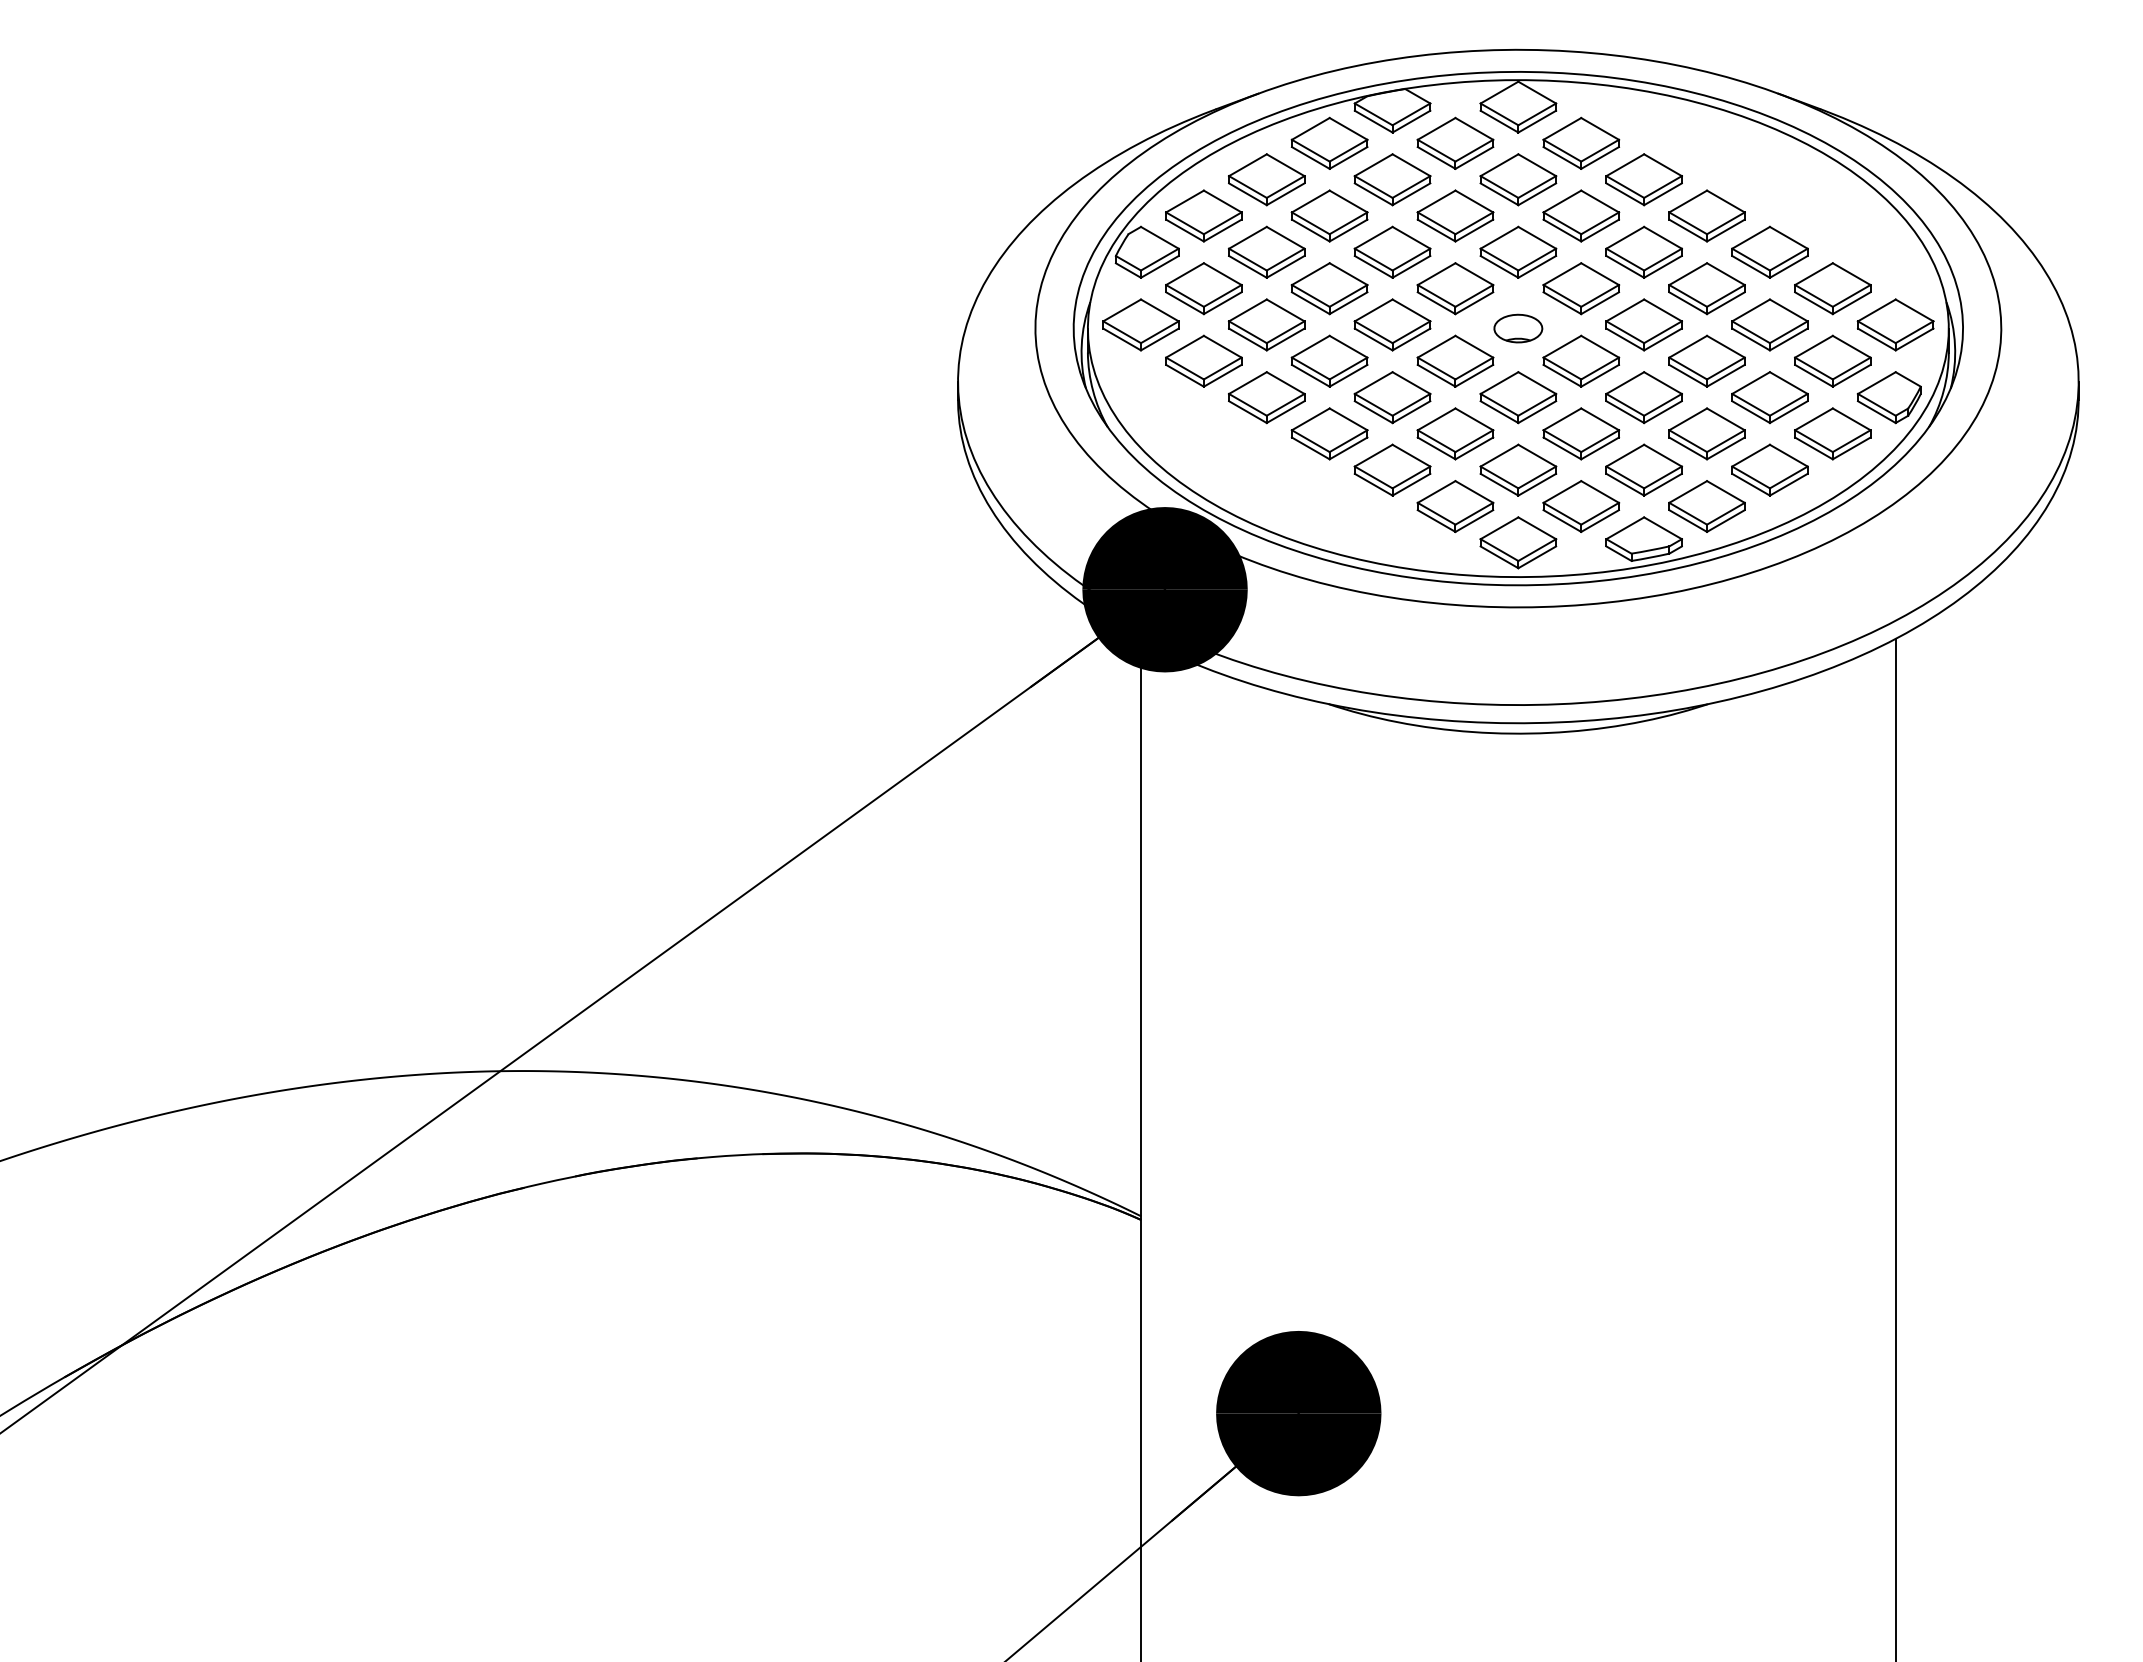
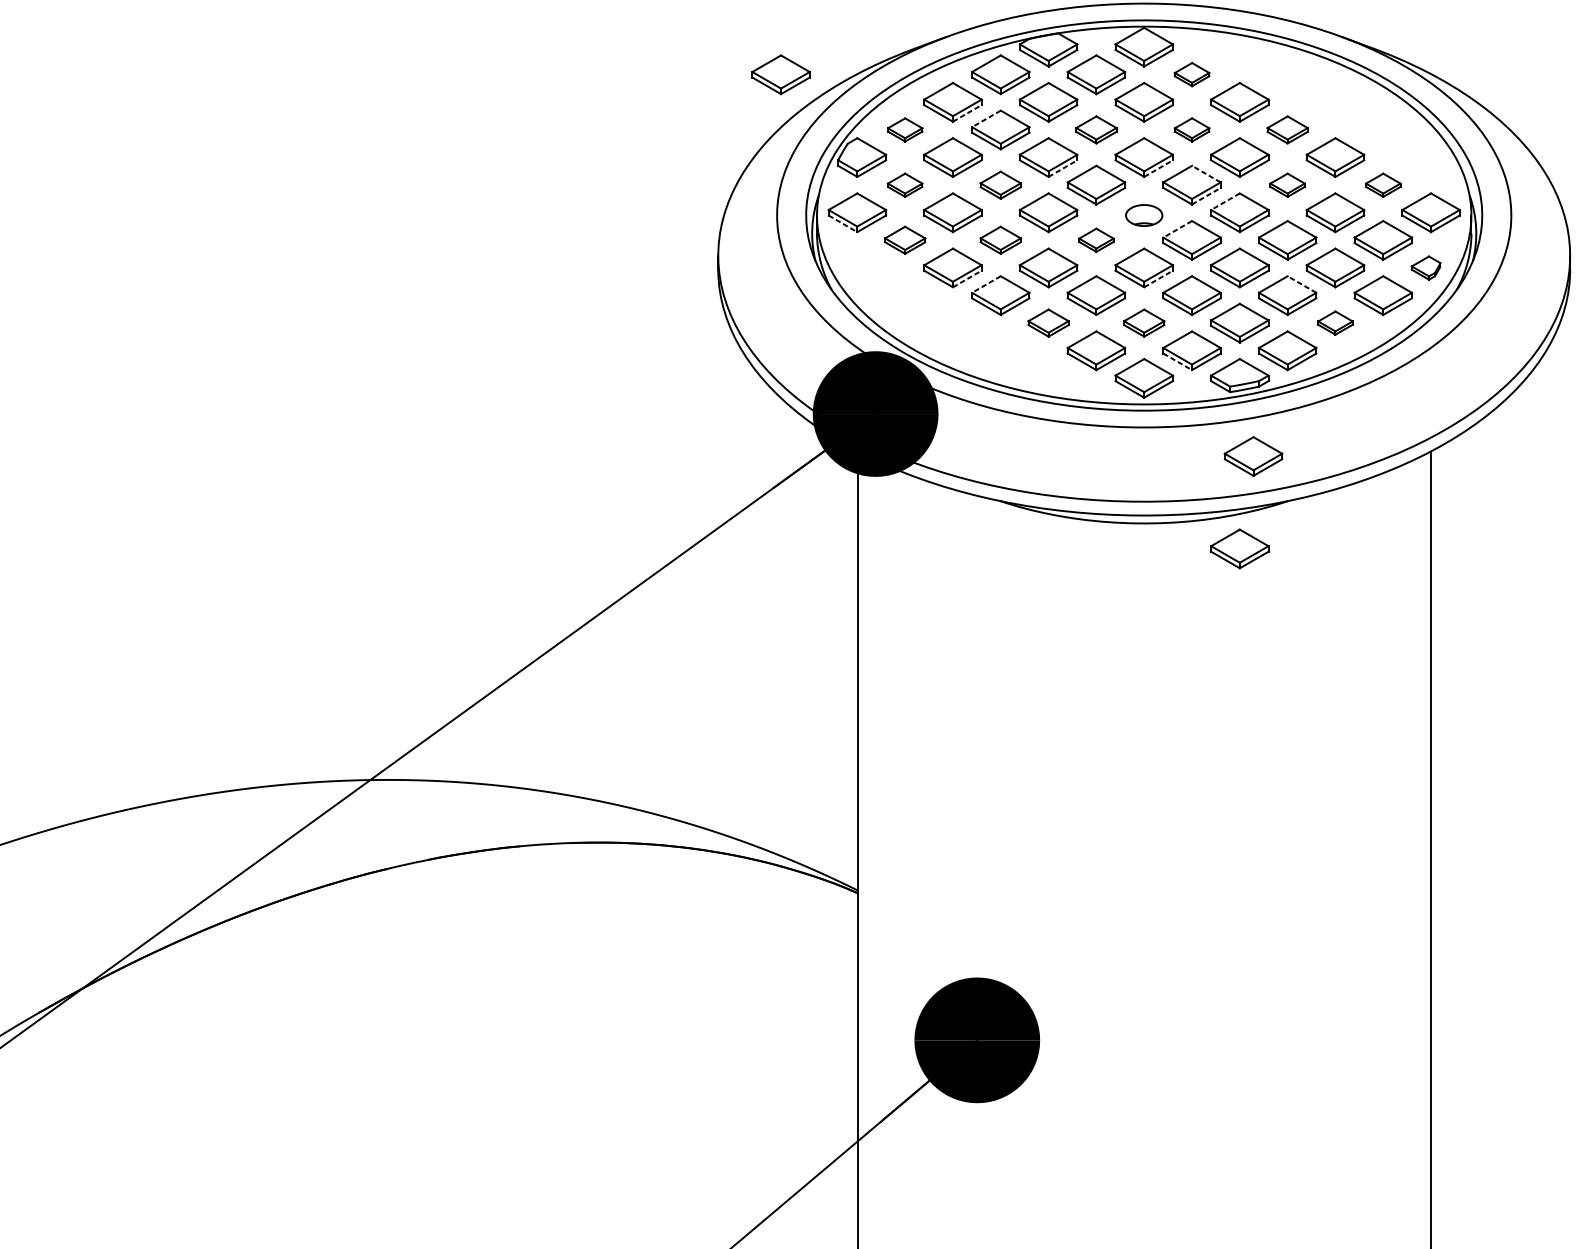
part: (1040, 142) -> (780, 74), added
part: (1581, 142) -> (1192, 74), size x0.6
line: (1285, 194) -> (967, 113), solid -> dashed
line: (1310, 201) -> (986, 118), solid -> dashed
part: (1203, 215) -> (904, 129), size x0.6
part: (1455, 215) -> (1096, 129), size x0.7
part: (1581, 215) -> (1192, 129), size x0.6
part: (1706, 215) -> (1287, 129), size x0.7
line: (1411, 266) -> (1062, 168), solid -> dashed
line: (1537, 266) -> (1158, 168), solid -> dashed
line: (1600, 274) -> (1206, 174), solid -> dashed
part: (1203, 288) -> (904, 185), size x0.6
part: (1329, 288) -> (1000, 185), size x0.7
part: (1706, 288) -> (1287, 185), size x0.6
part: (1832, 288) -> (1383, 185), size x0.6
line: (1600, 303) -> (1206, 196), solid -> dashed
line: (1625, 310) -> (1225, 201), solid -> dashed
line: (1122, 339) -> (843, 223), solid -> dashed
line: (1562, 346) -> (1177, 229), solid -> dashed
part: (1203, 360) -> (904, 239), size x0.7
part: (1329, 360) -> (1000, 239), size x0.7
part: (1455, 360) -> (1096, 239), size x0.6
part: (1888, 397) -> (1425, 267), size x0.6
line: (1285, 412) -> (967, 279), solid -> dashed
line: (1537, 412) -> (1158, 279), solid -> dashed
line: (1310, 419) -> (986, 284), solid -> dashed
line: (1725, 419) -> (1301, 284), solid -> dashed
part: (1392, 469) -> (1048, 322), size x0.7
part: (1518, 469) -> (1144, 322), size x0.7
part: (1769, 469) -> (1335, 322), size x0.6
line: (1562, 521) -> (1177, 362), solid -> dashed
part: (1661, 645) -> (1253, 456), added
part: (1643, 766) -> (1239, 548), added

